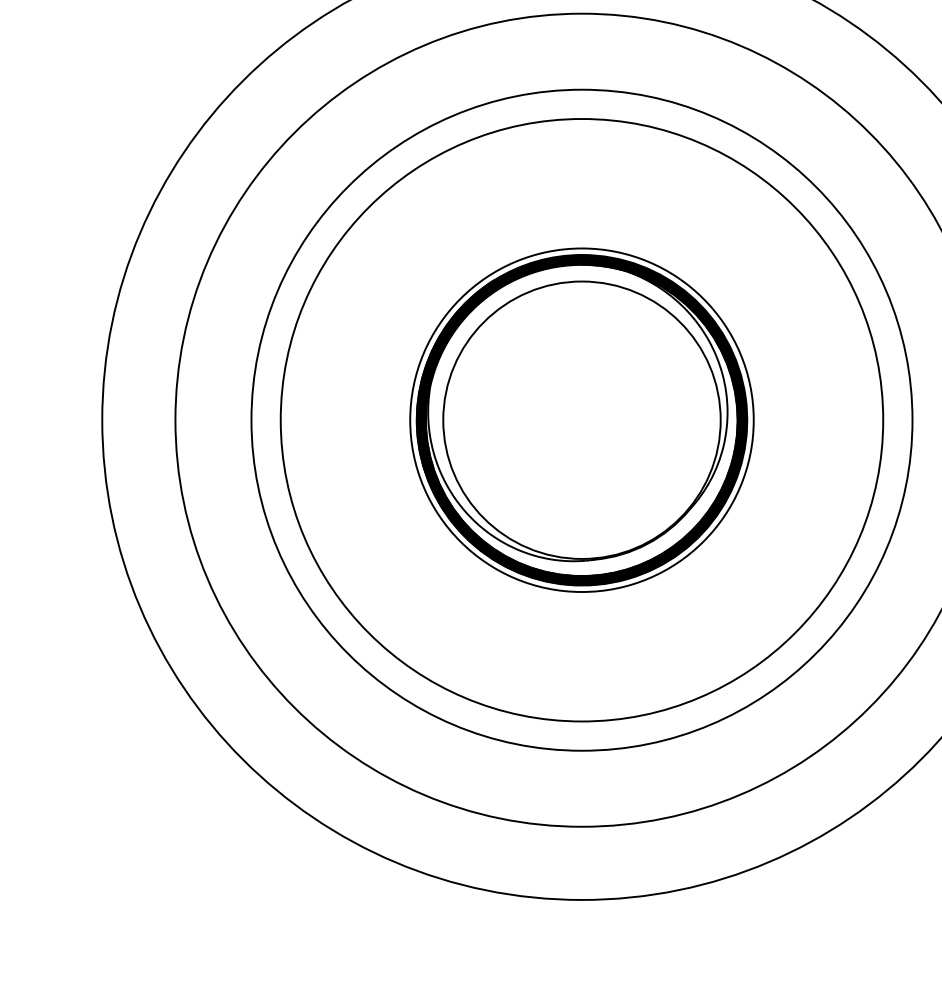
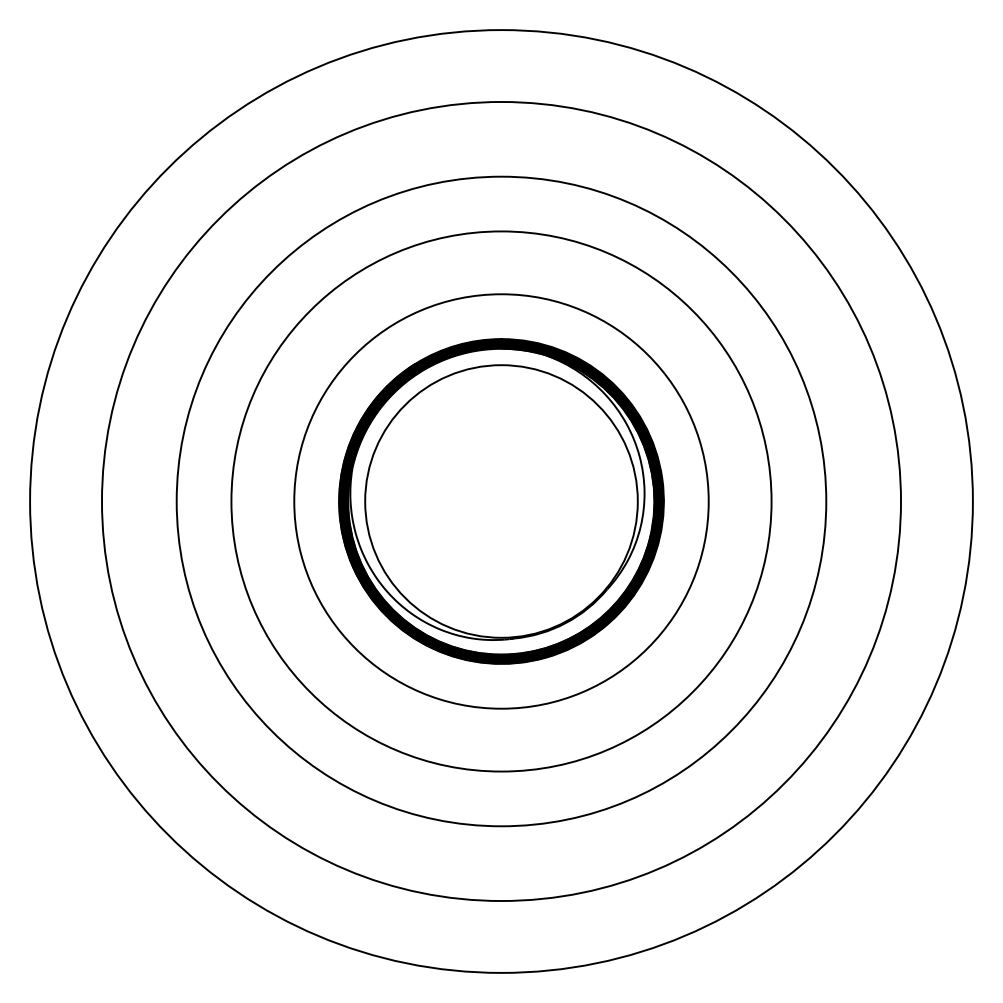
circle: (581, 420) -> (501, 501), size x0.7
circle: (581, 420) -> (501, 501), size x1.6

